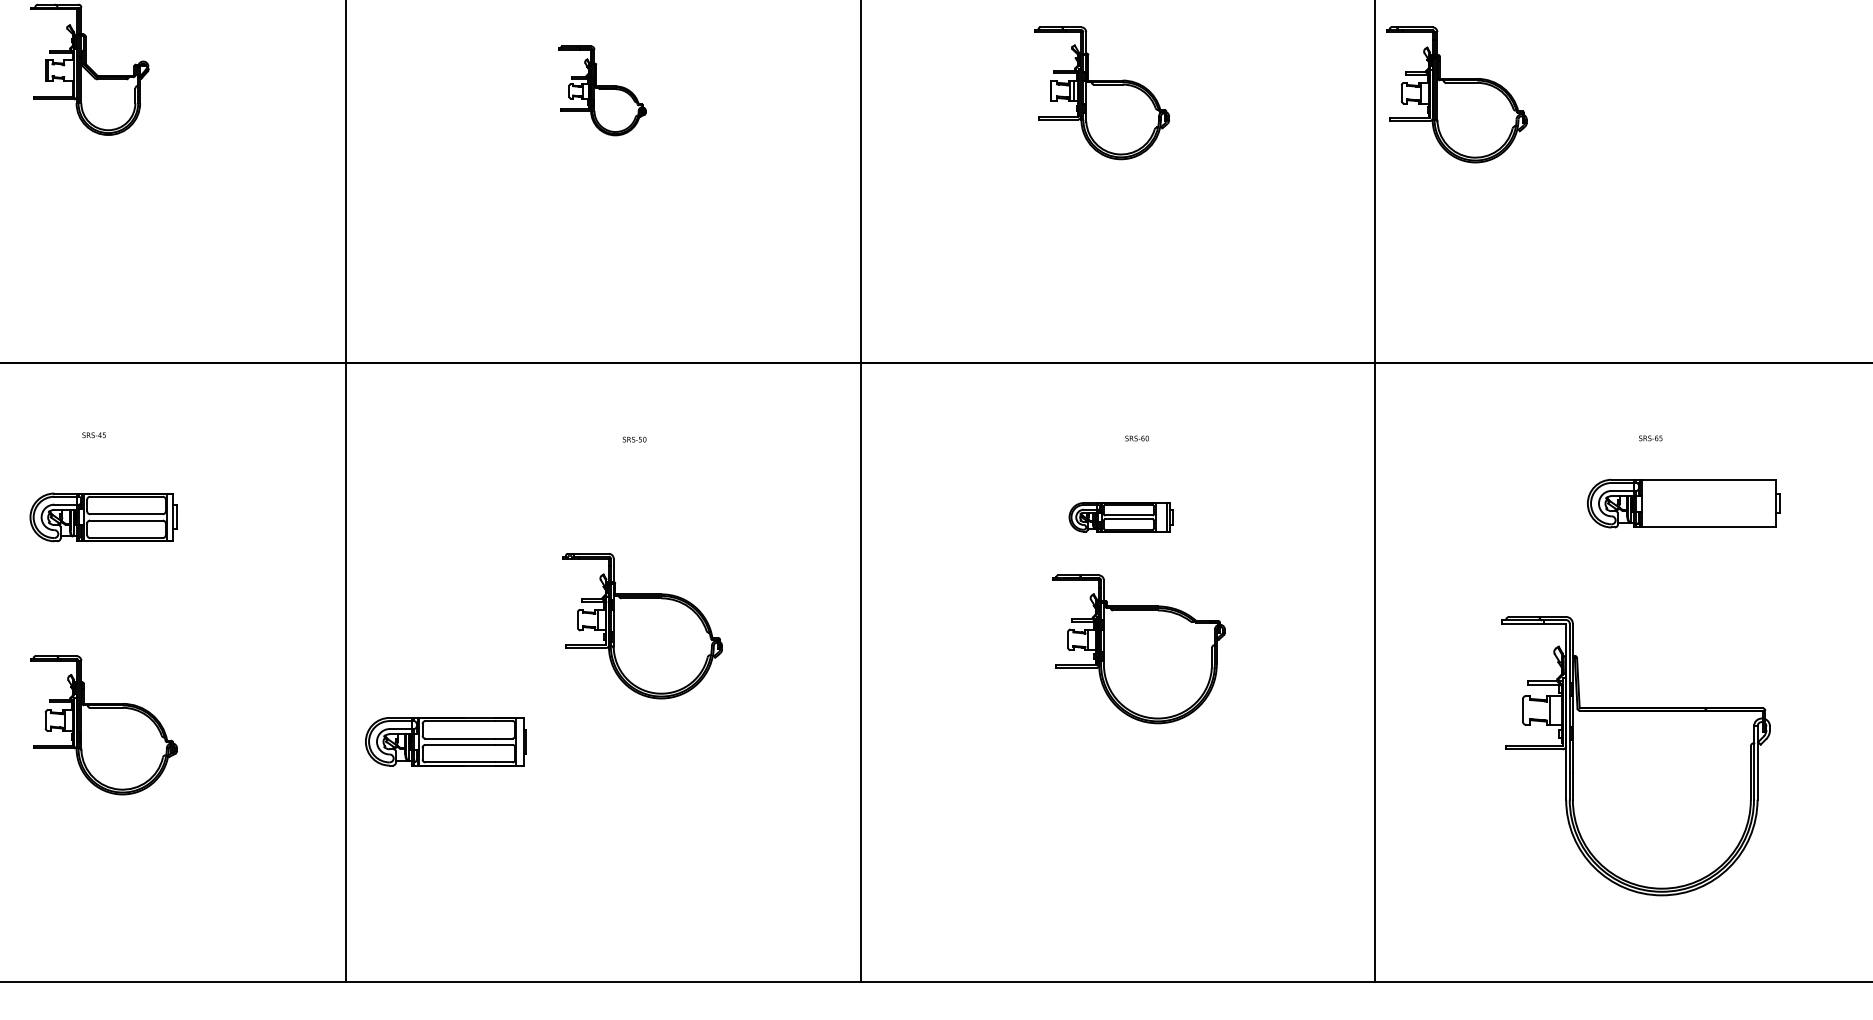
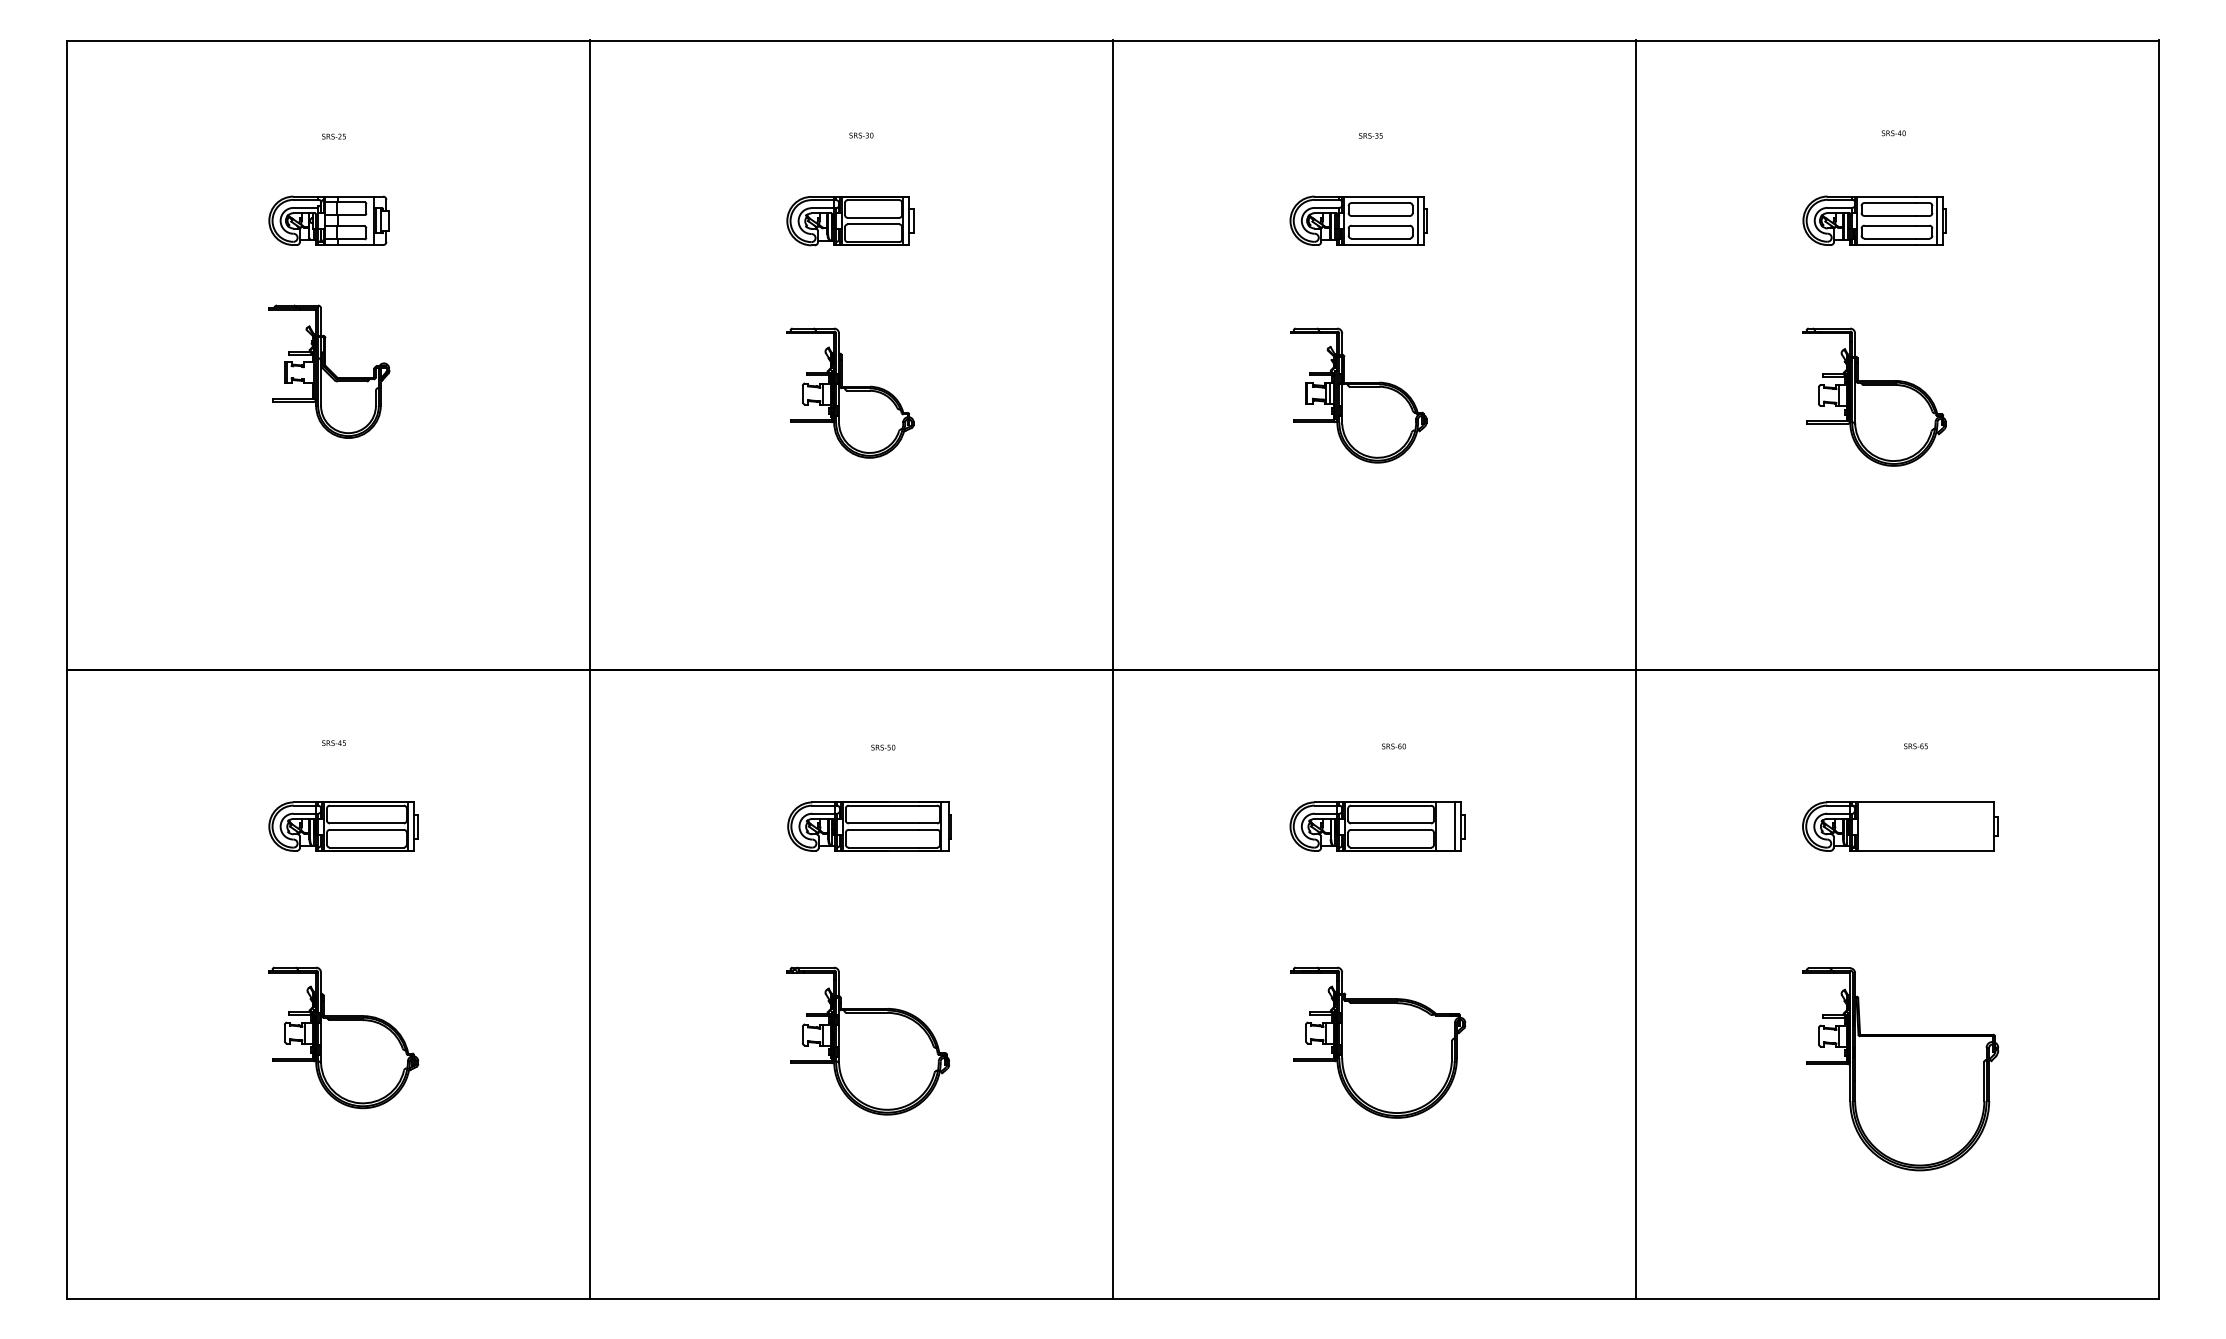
part: (602, 90) -> (850, 392), size x1.43
part: (1456, 94) -> (1874, 396), moved
part: (1683, 503) -> (1900, 826), moved
part: (1120, 517) -> (1377, 826), size x1.67
part: (641, 625) -> (867, 1040), moved
part: (1139, 649) -> (1378, 1042), moved
part: (445, 741) -> (869, 826), moved
part: (1635, 756) -> (1900, 1069), size x0.71

